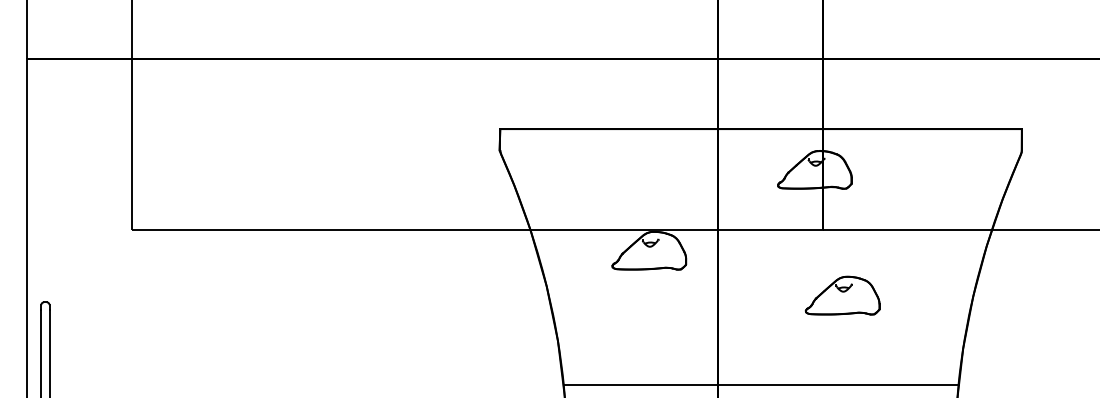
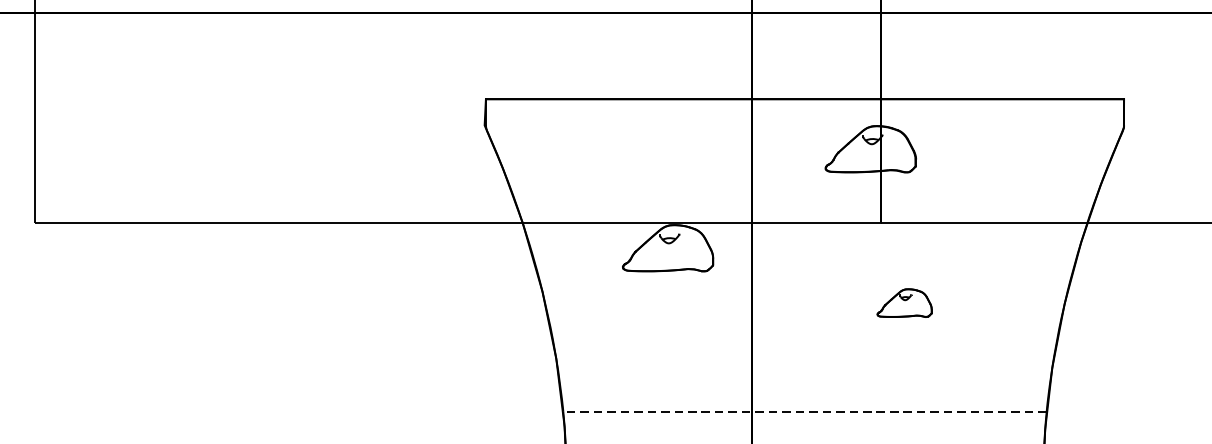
part: (842, 295) -> (904, 303), size x0.6
line: (760, 384) -> (804, 411), solid -> dashed

